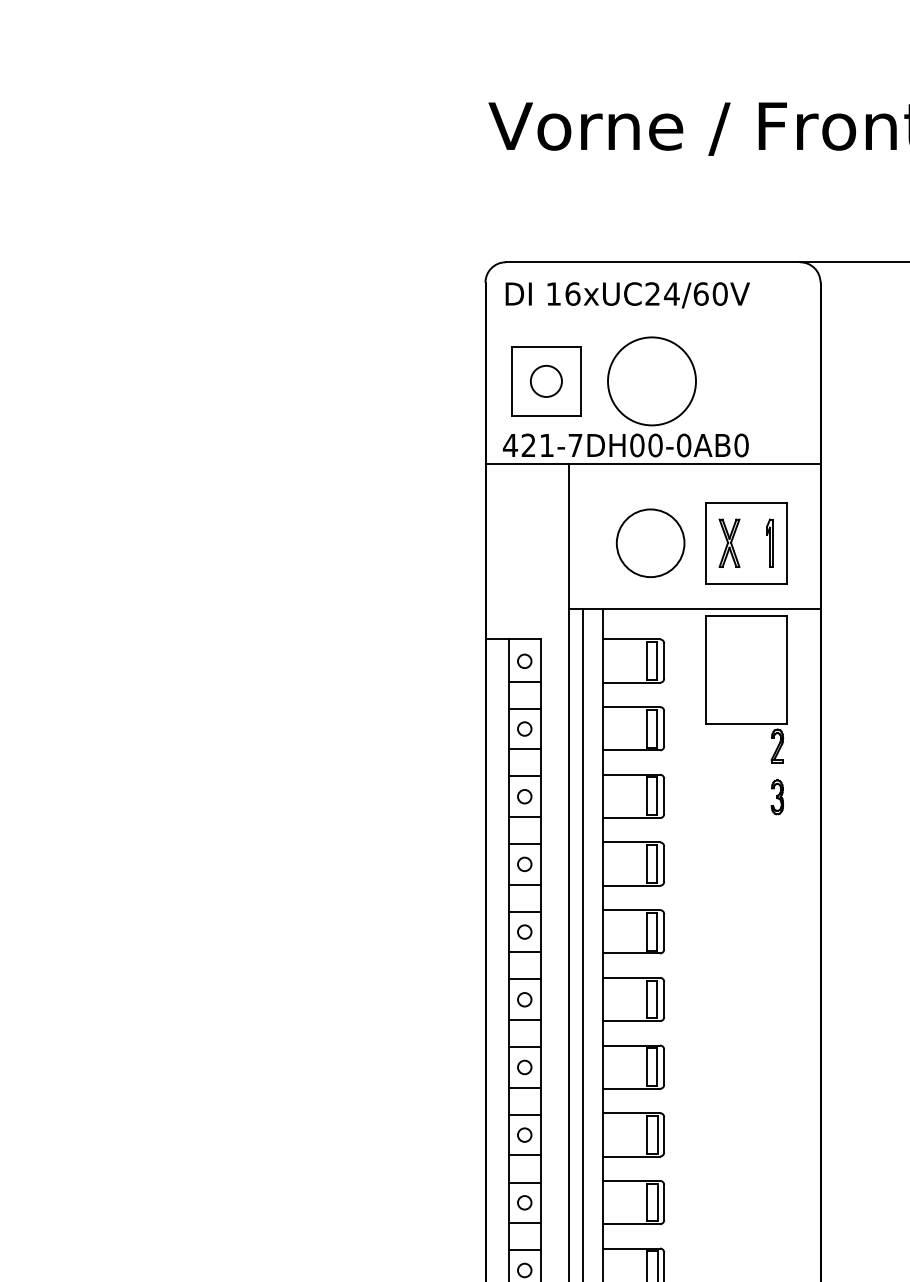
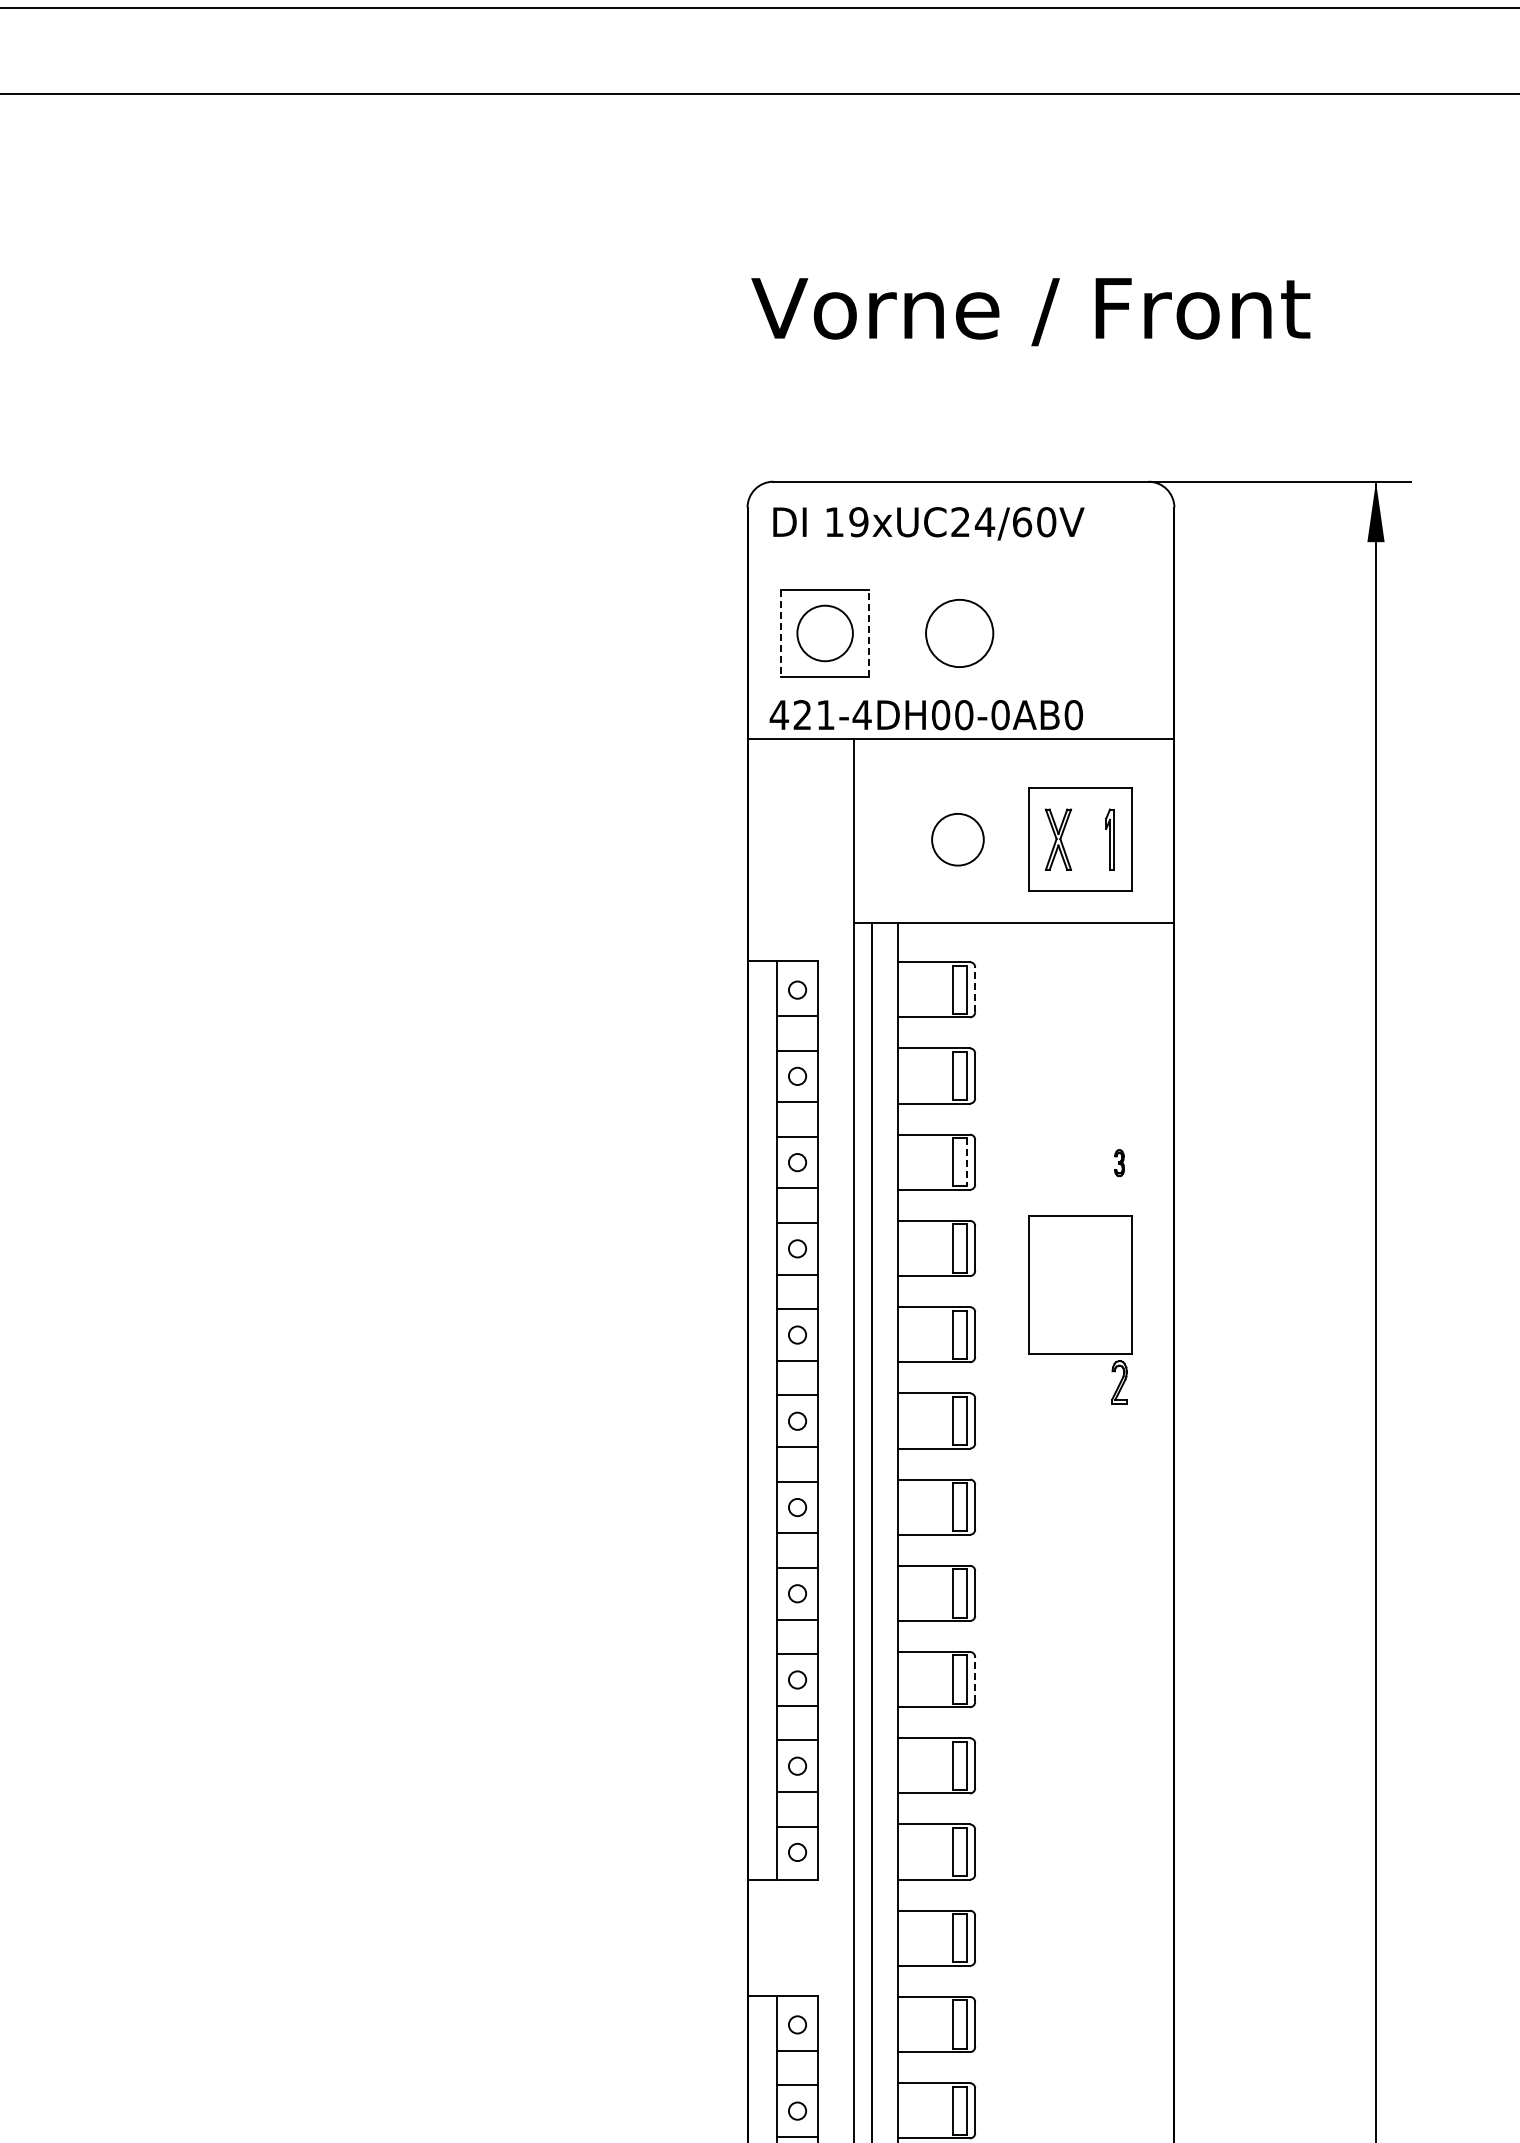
text: (572, 294) -> (858, 522), 16xUC24/60V -> 19xUC24/60V
line: (512, 381) -> (781, 633), solid -> dashed
circle: (545, 381) -> (824, 633), size x1.4
line: (581, 381) -> (869, 633), solid -> dashed
circle: (651, 381) -> (959, 633), size x0.6
text: (574, 445) -> (861, 714), 421-7DH00-0AB0 -> 421-4DH00-0AB0
circle: (650, 543) -> (957, 839), size x0.6
line: (664, 660) -> (975, 989), solid -> dashed
part: (746, 689) -> (1080, 1309), moved
line: (657, 796) -> (966, 1162), solid -> dashed
part: (777, 796) -> (1119, 1162), size x0.6
line: (664, 1202) -> (975, 1679), solid -> dashed

